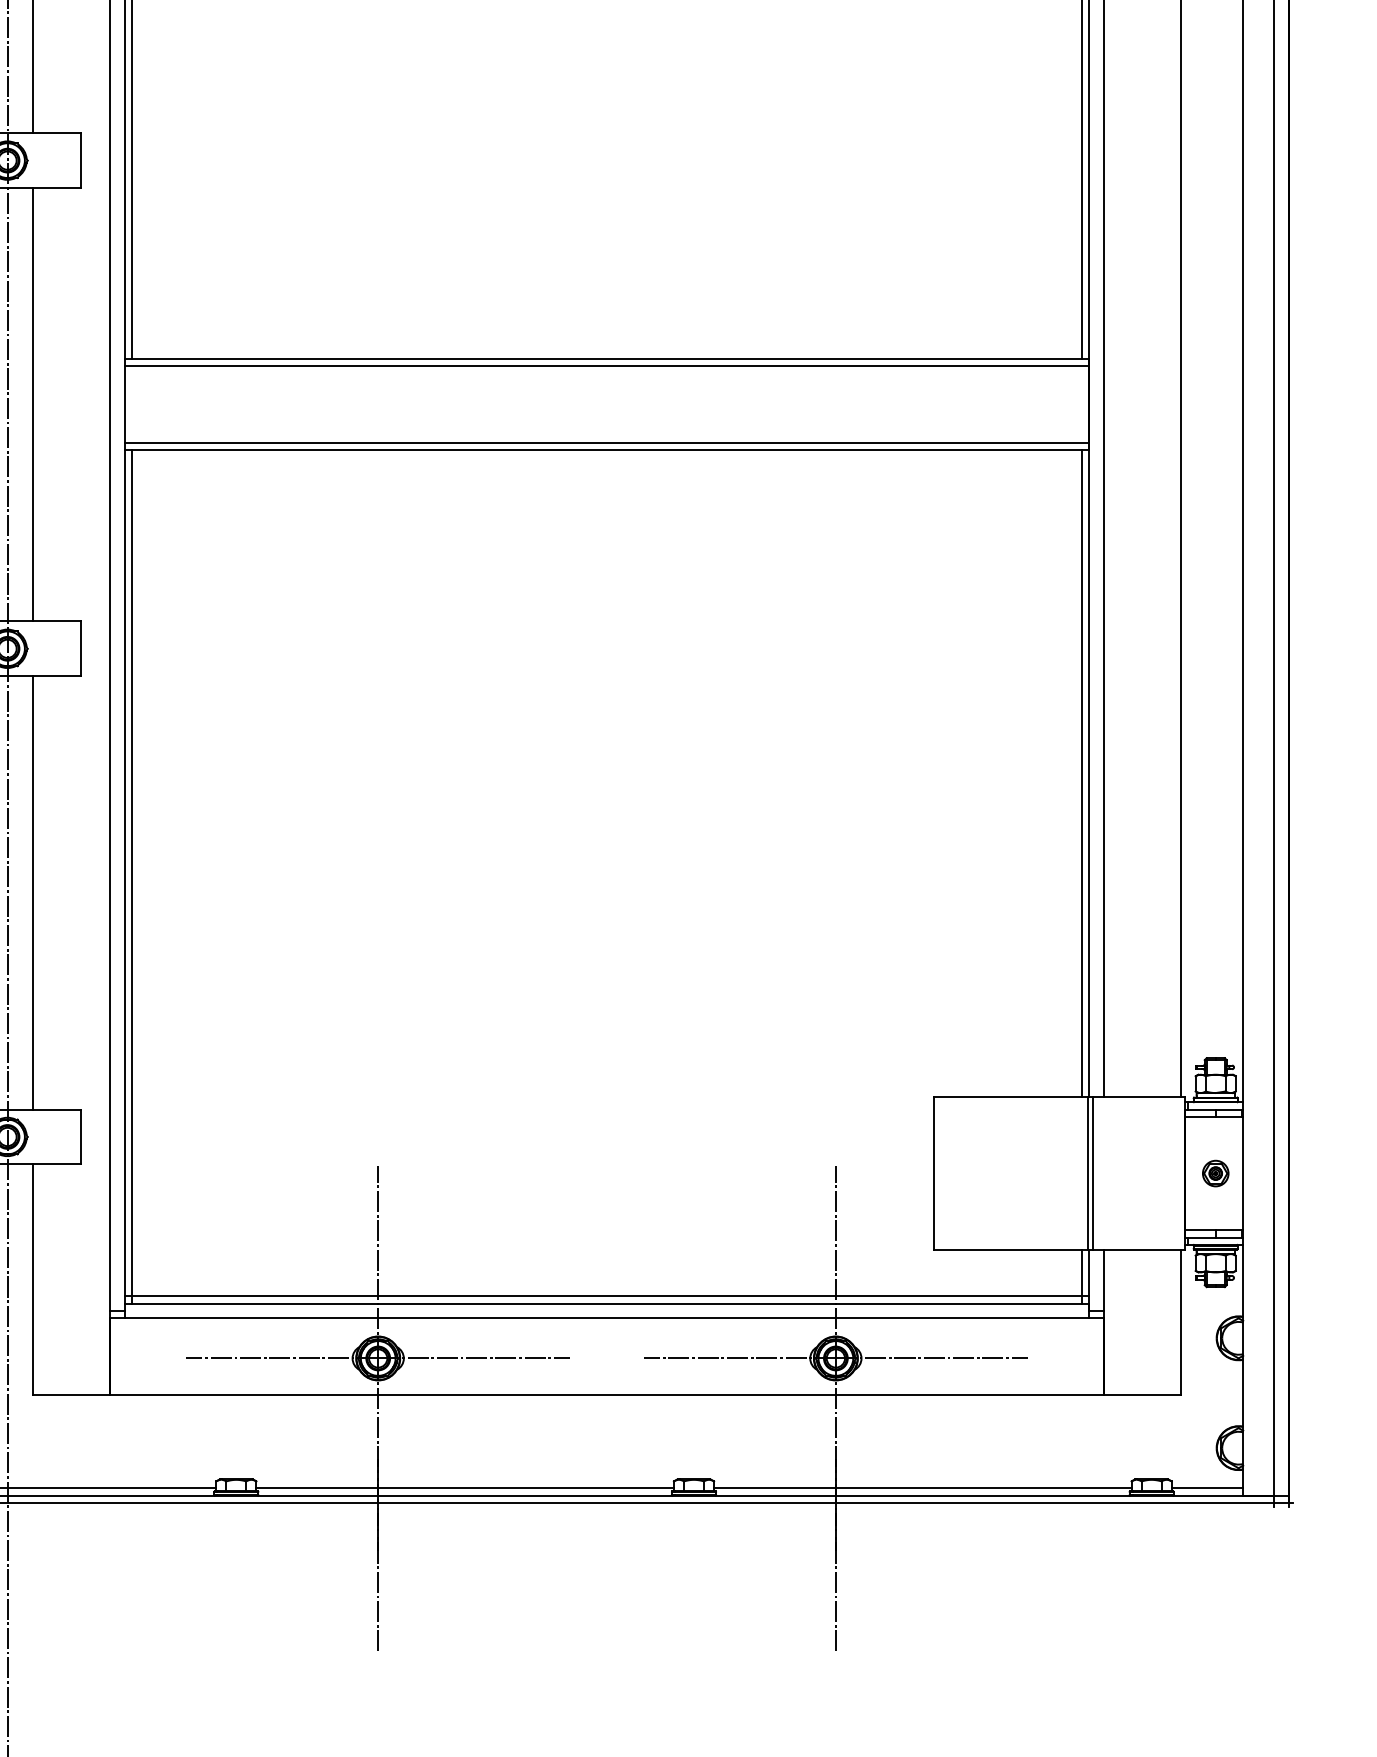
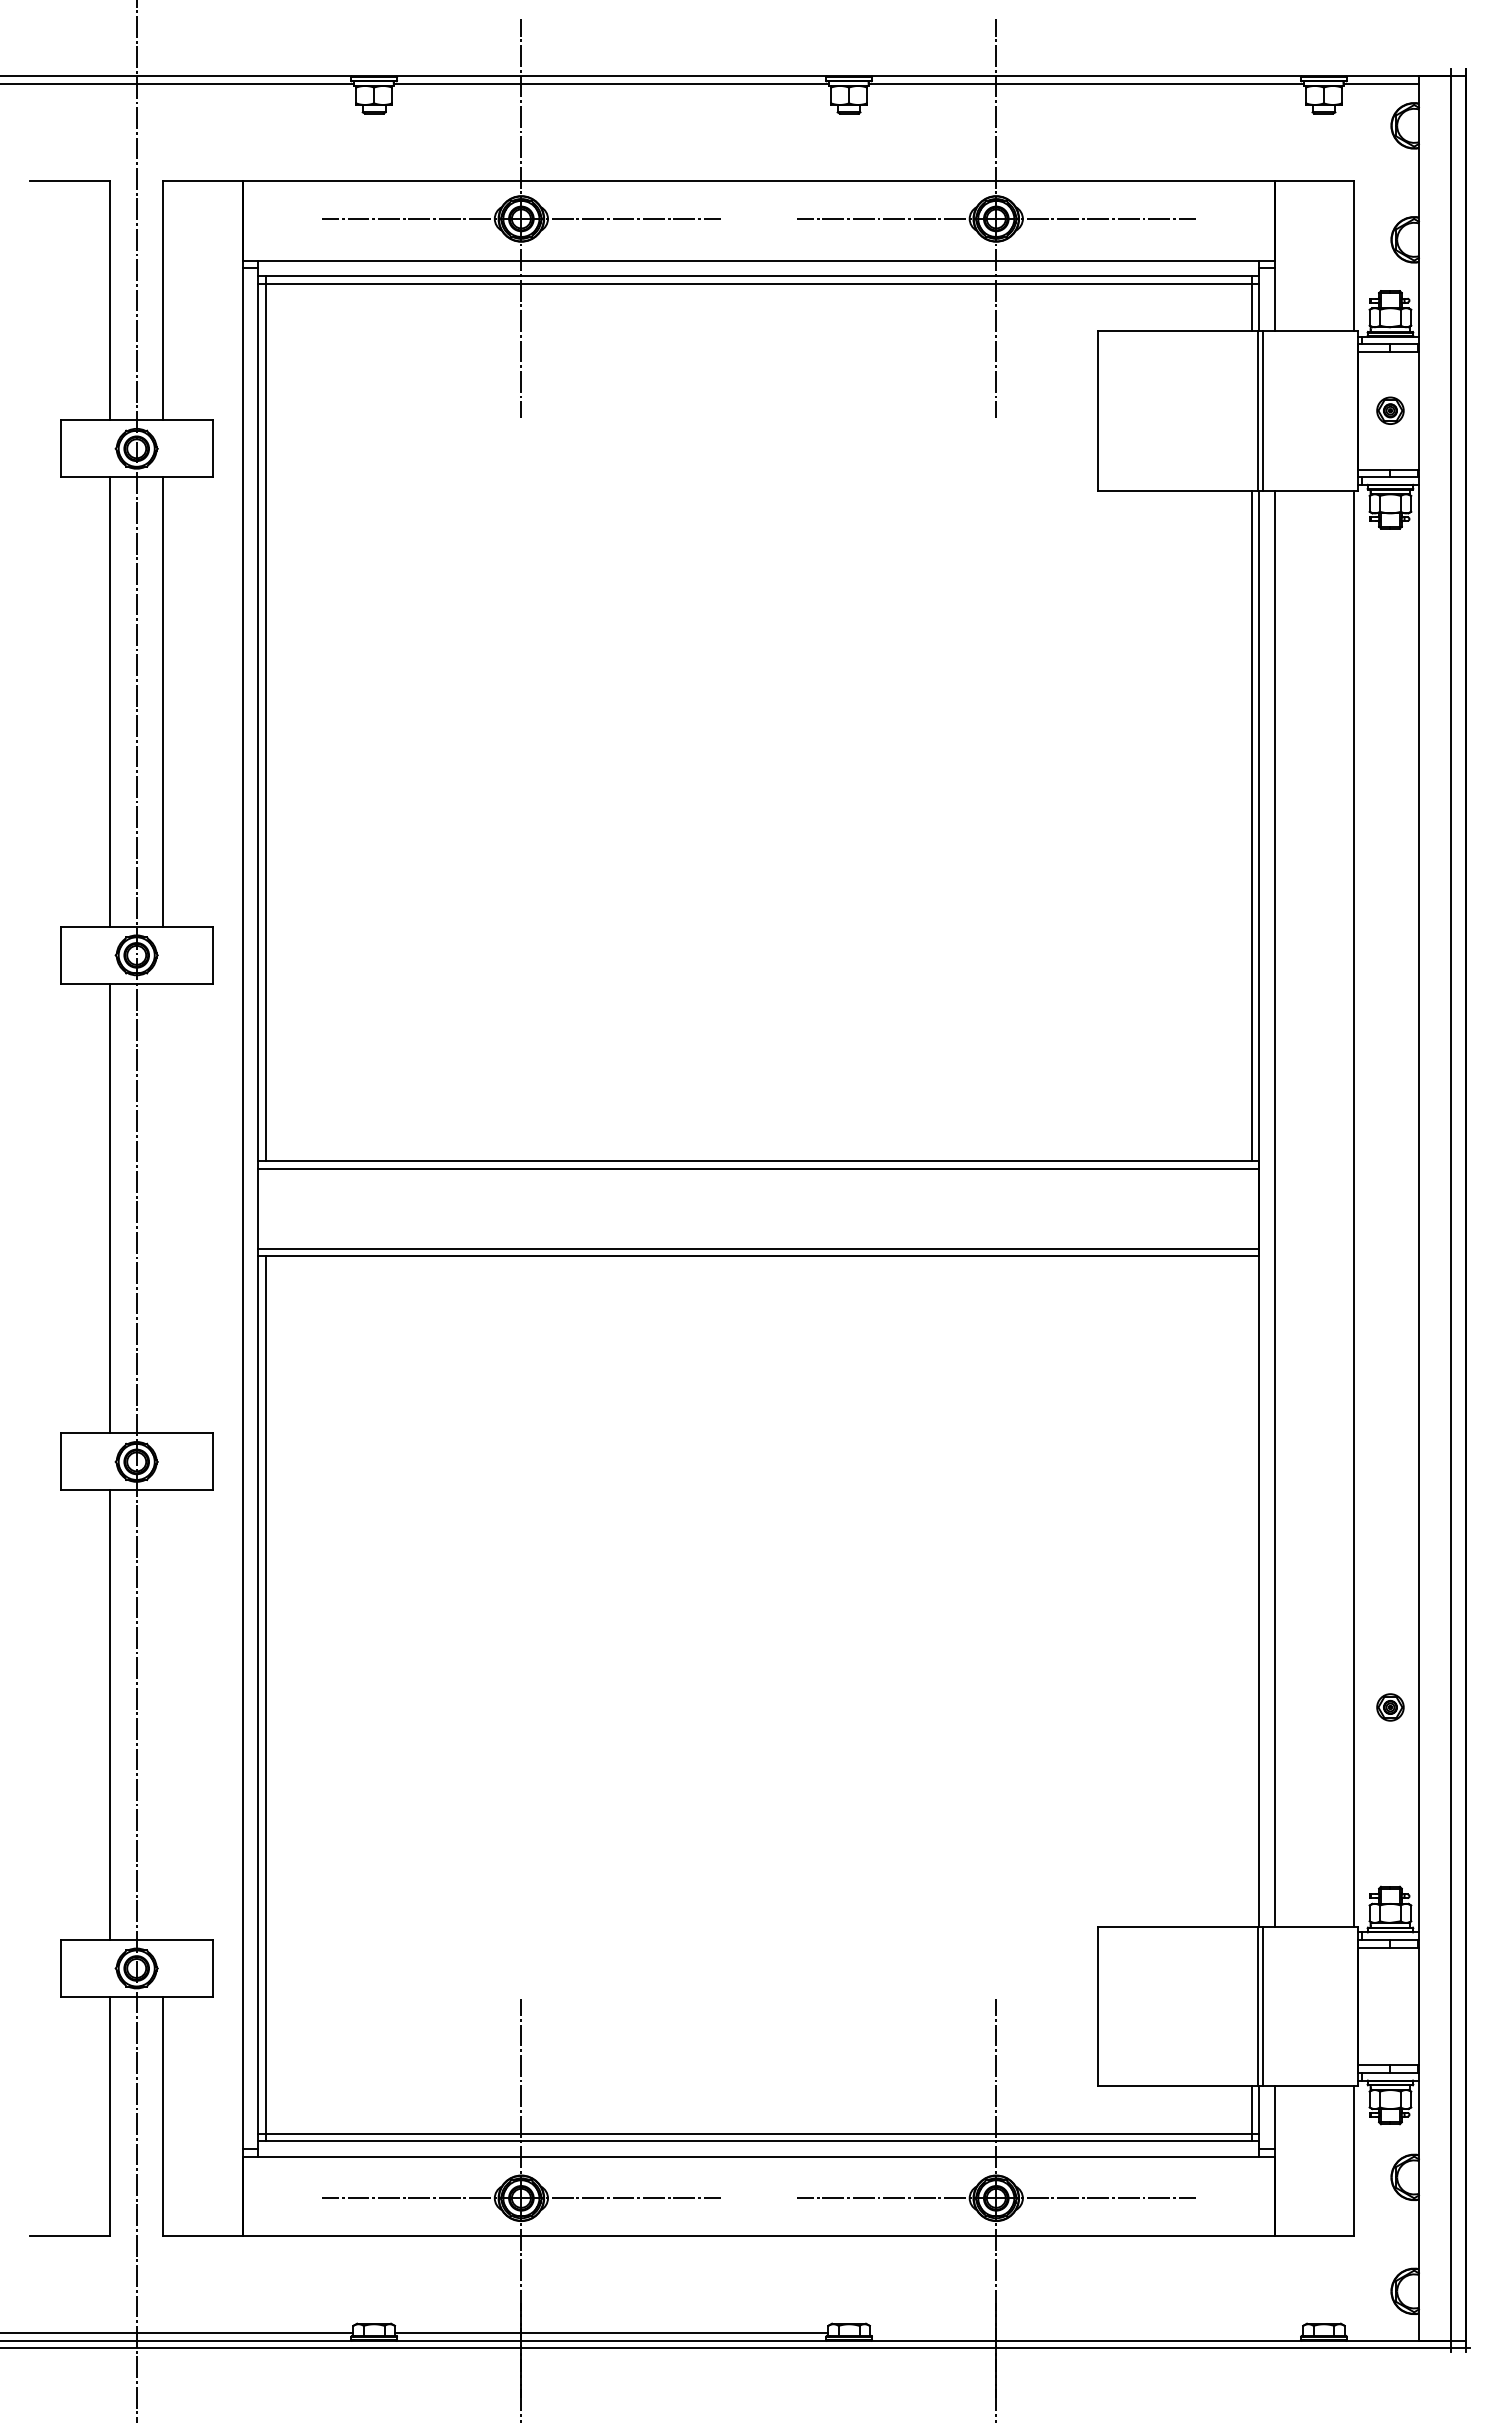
line: (33, 404) -> (163, 1208), removed
line: (1081, 773) -> (1251, 1591), removed
line: (33, 892) -> (163, 1714), removed
part: (1215, 1173) -> (1390, 1707), moved
line: (922, 1488) -> (1086, 2333), removed
line: (1207, 1488) -> (1381, 2333), removed

